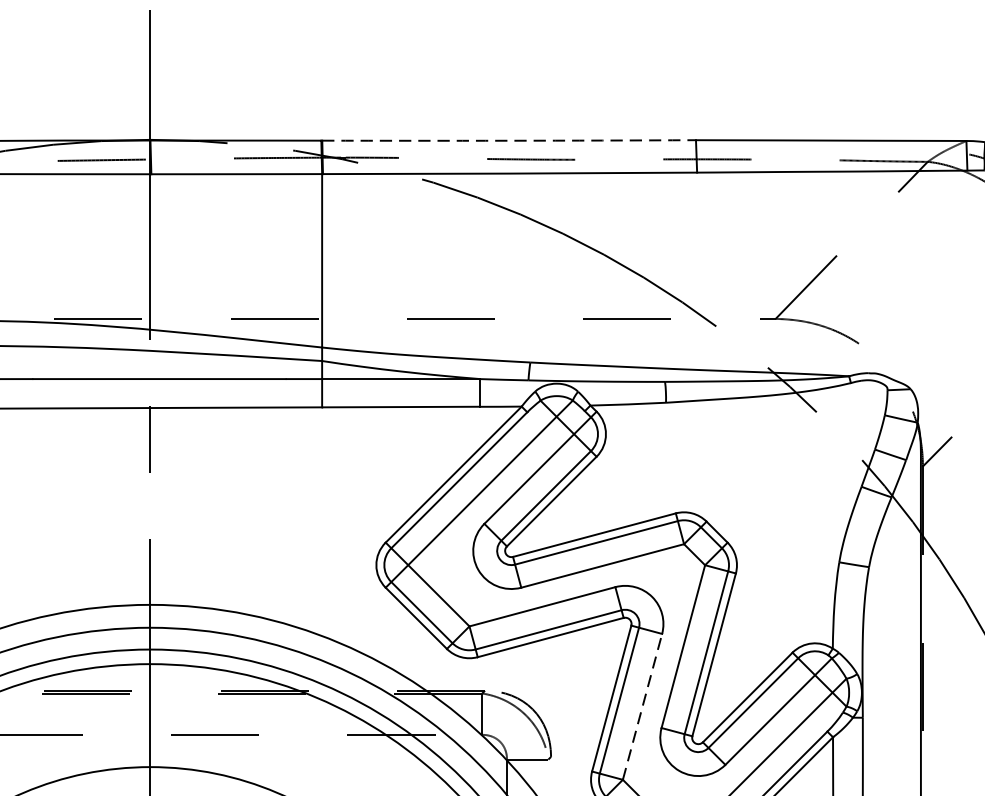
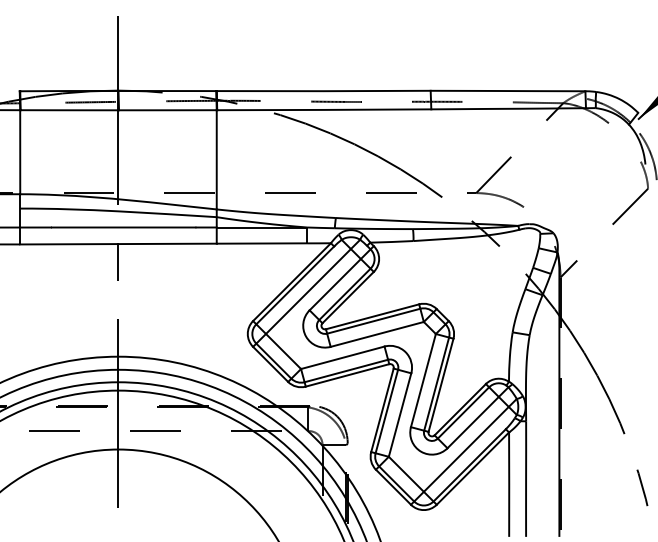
arc: (508, 141) -> (323, 91), dashed -> solid
line: (643, 705) -> (400, 414), dashed -> solid

